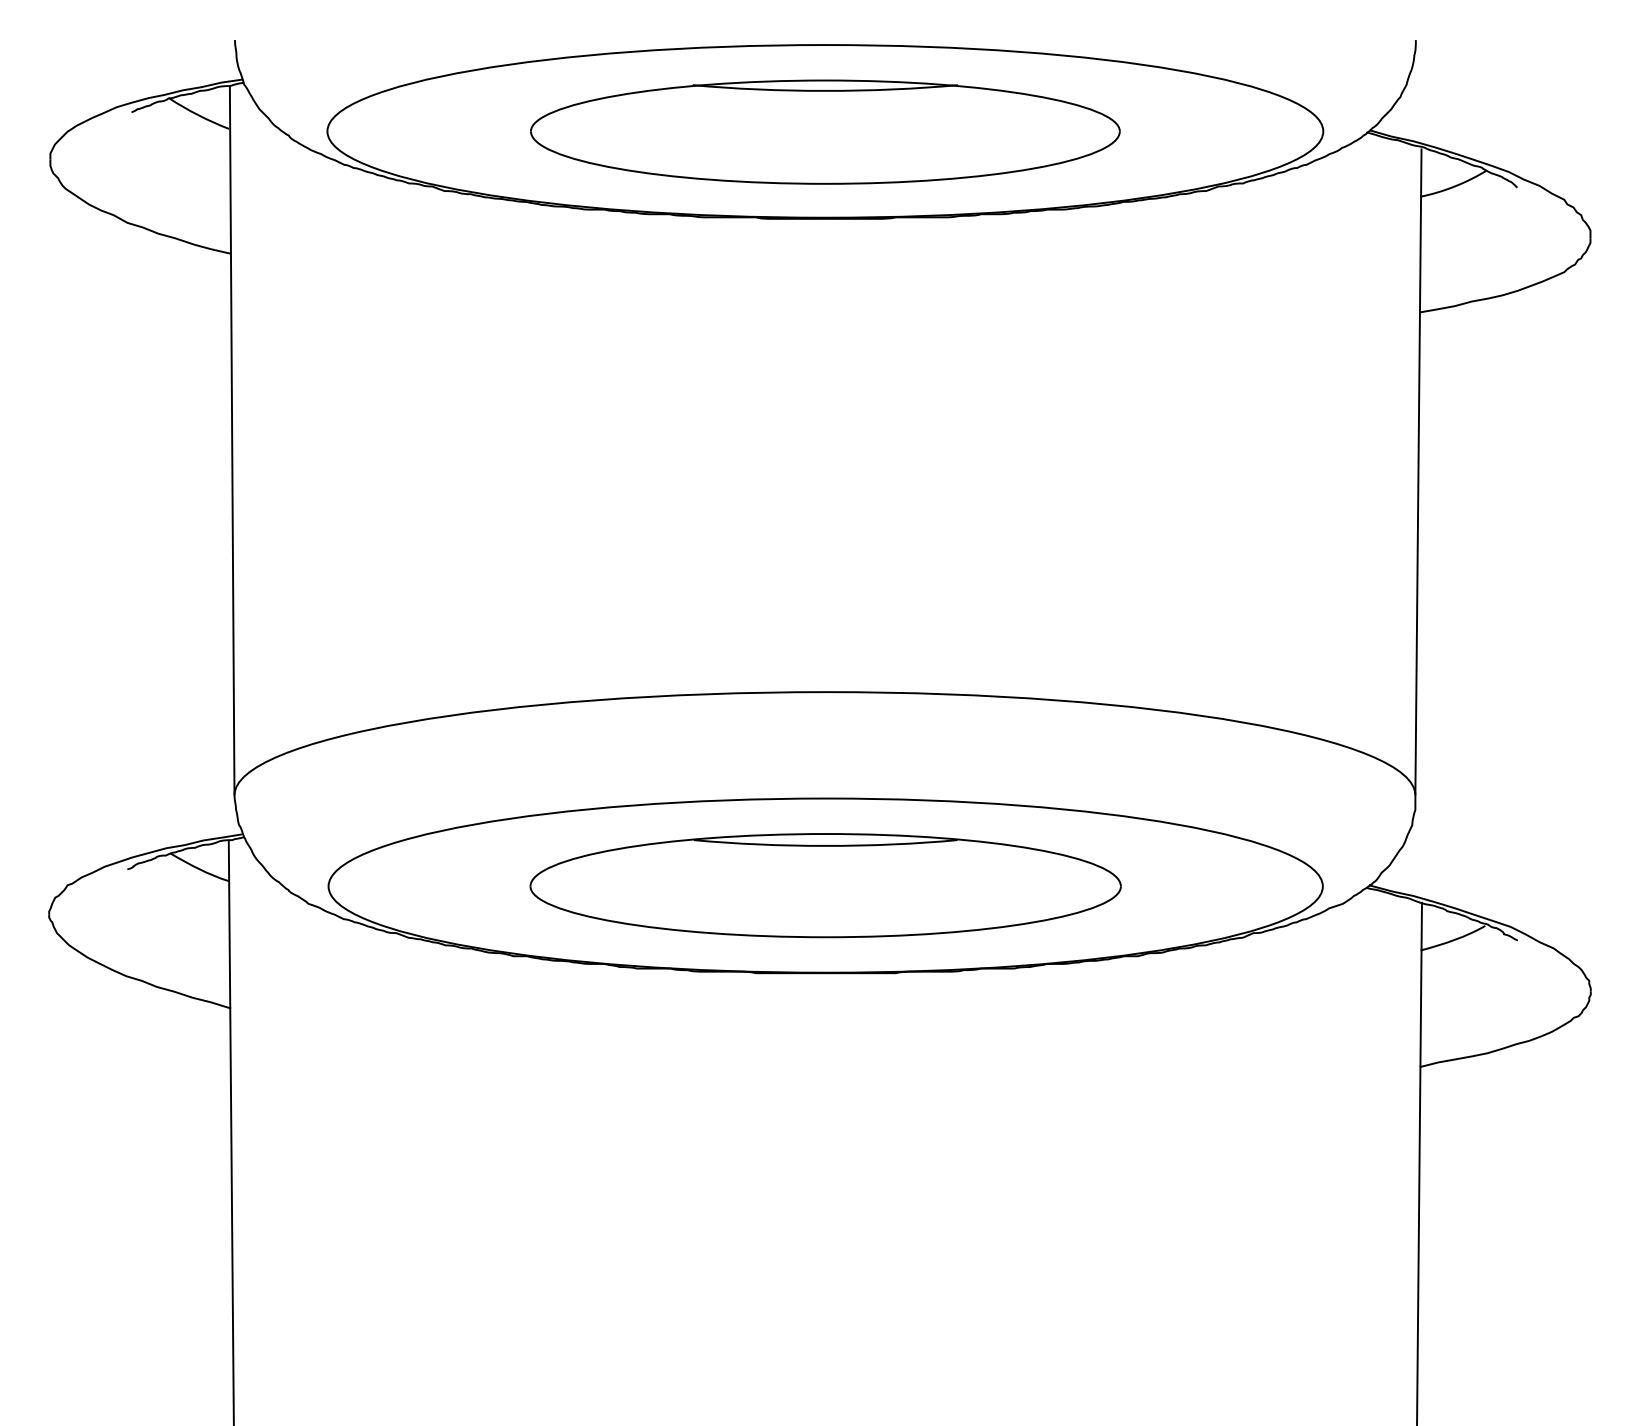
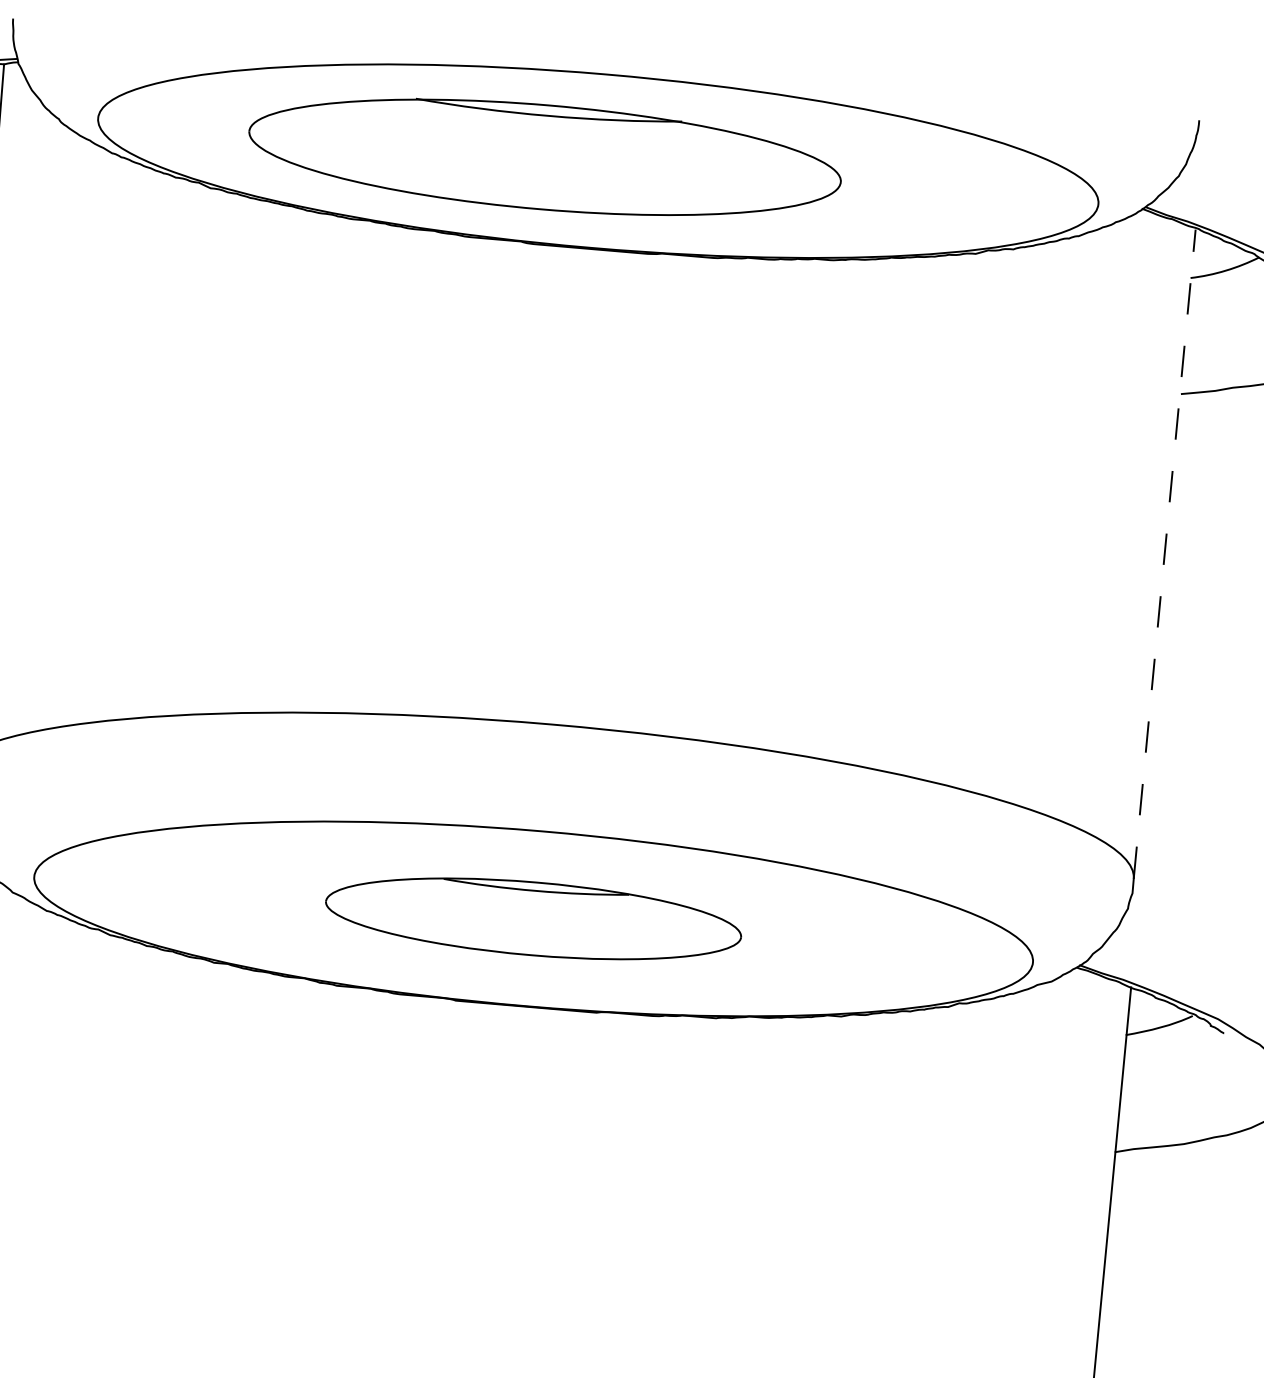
part: (825, 131) -> (545, 156), moved
line: (1418, 471) -> (1164, 553), solid -> dashed
part: (825, 885) -> (533, 918), size x0.7

